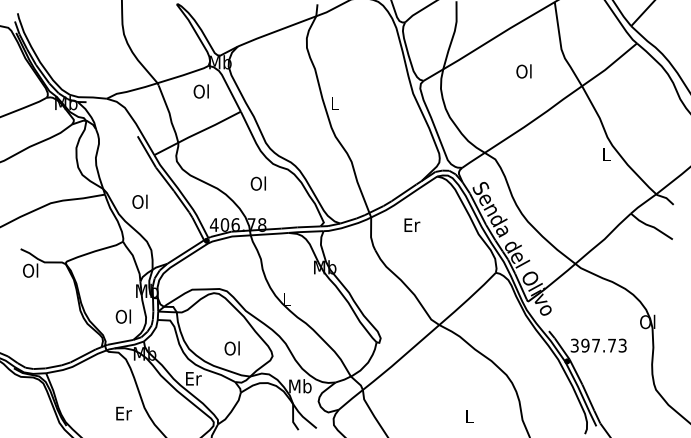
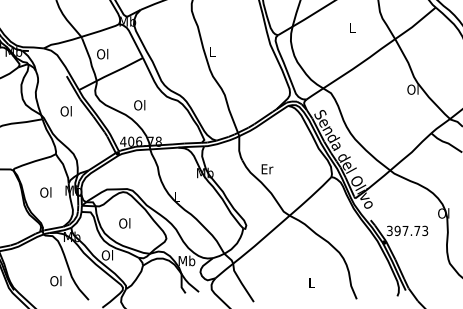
text: (523, 71) -> (351, 28), Ol -> L
text: (200, 91) -> (102, 54), moved
text: (605, 154) -> (412, 89), L -> Ol
text: (257, 183) -> (139, 105), moved
text: (139, 201) -> (65, 111), moved
text: (412, 224) -> (267, 168), moved
text: (122, 316) -> (45, 192), moved
text: (231, 348) -> (124, 223), moved
text: (193, 378) -> (107, 255), Er -> Ol
text: (123, 413) -> (56, 281), Er -> Ol

